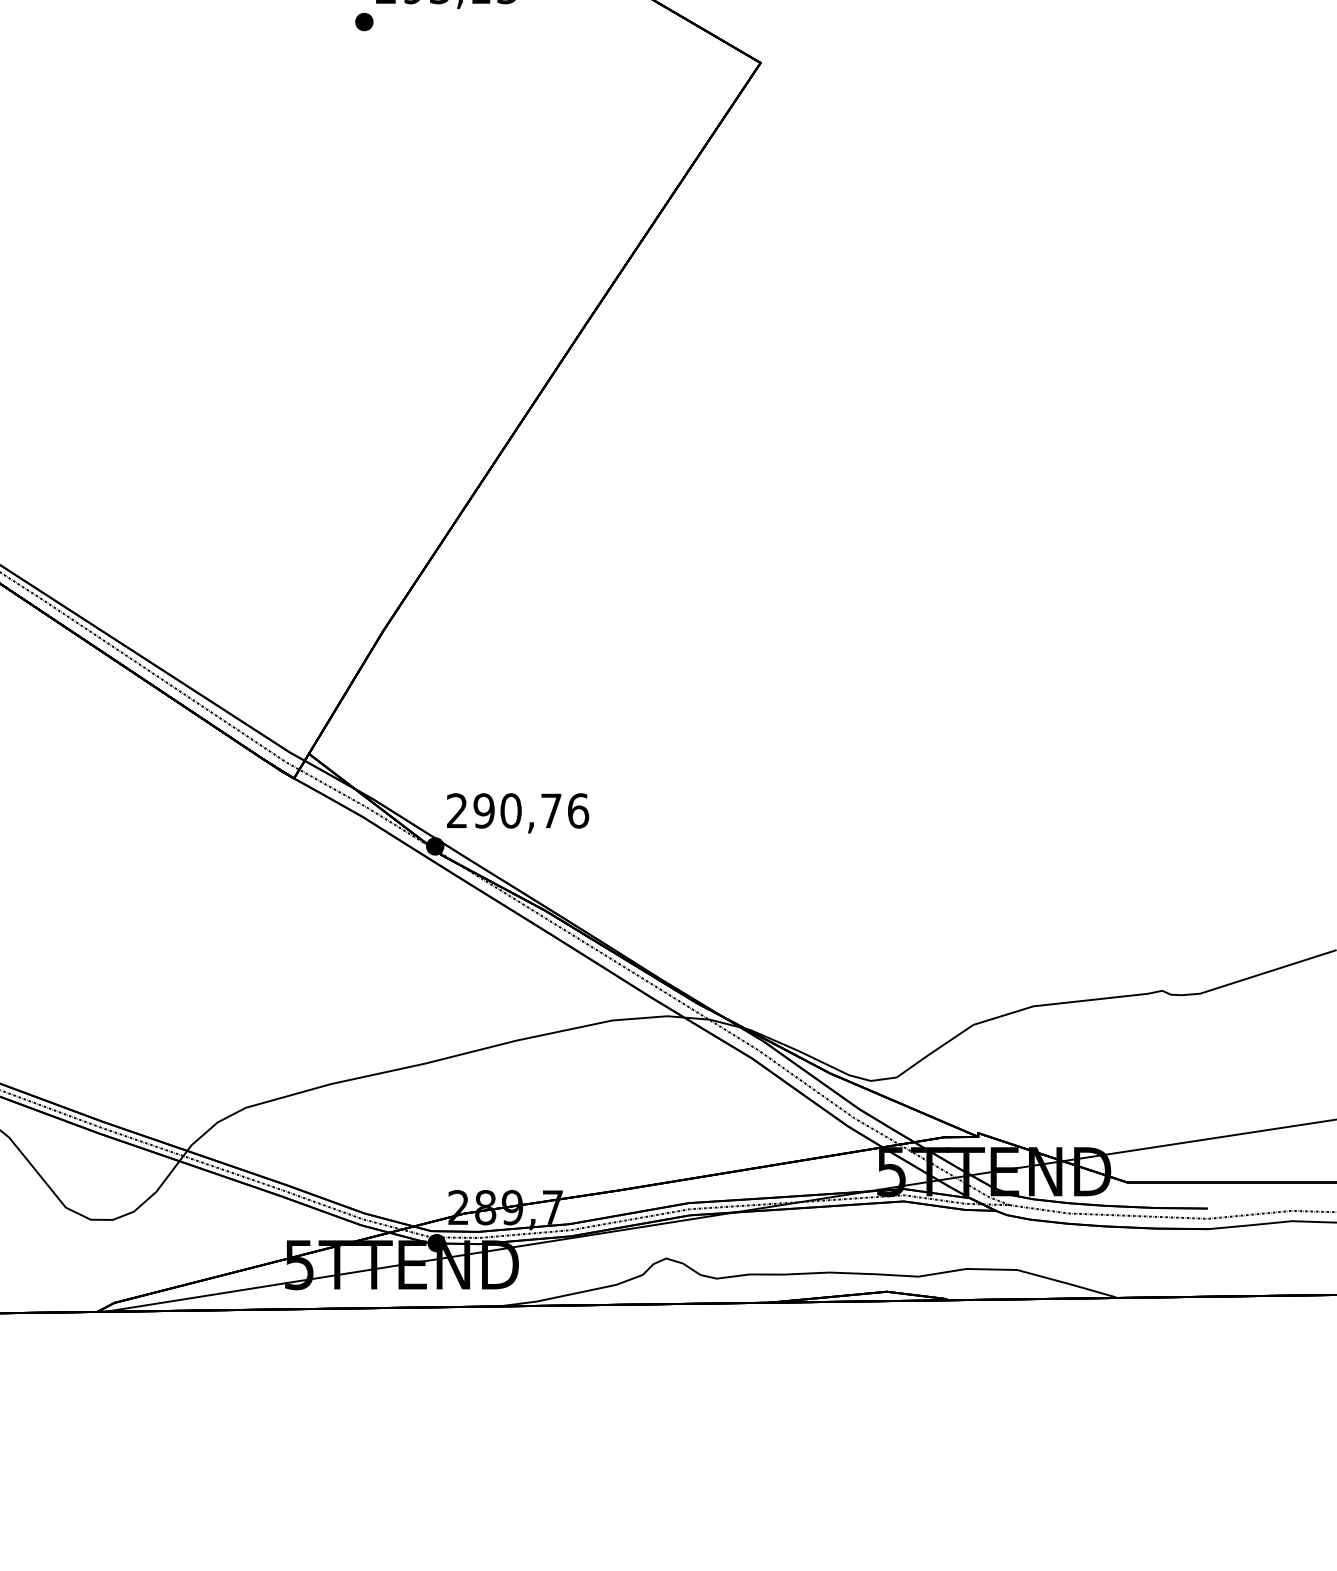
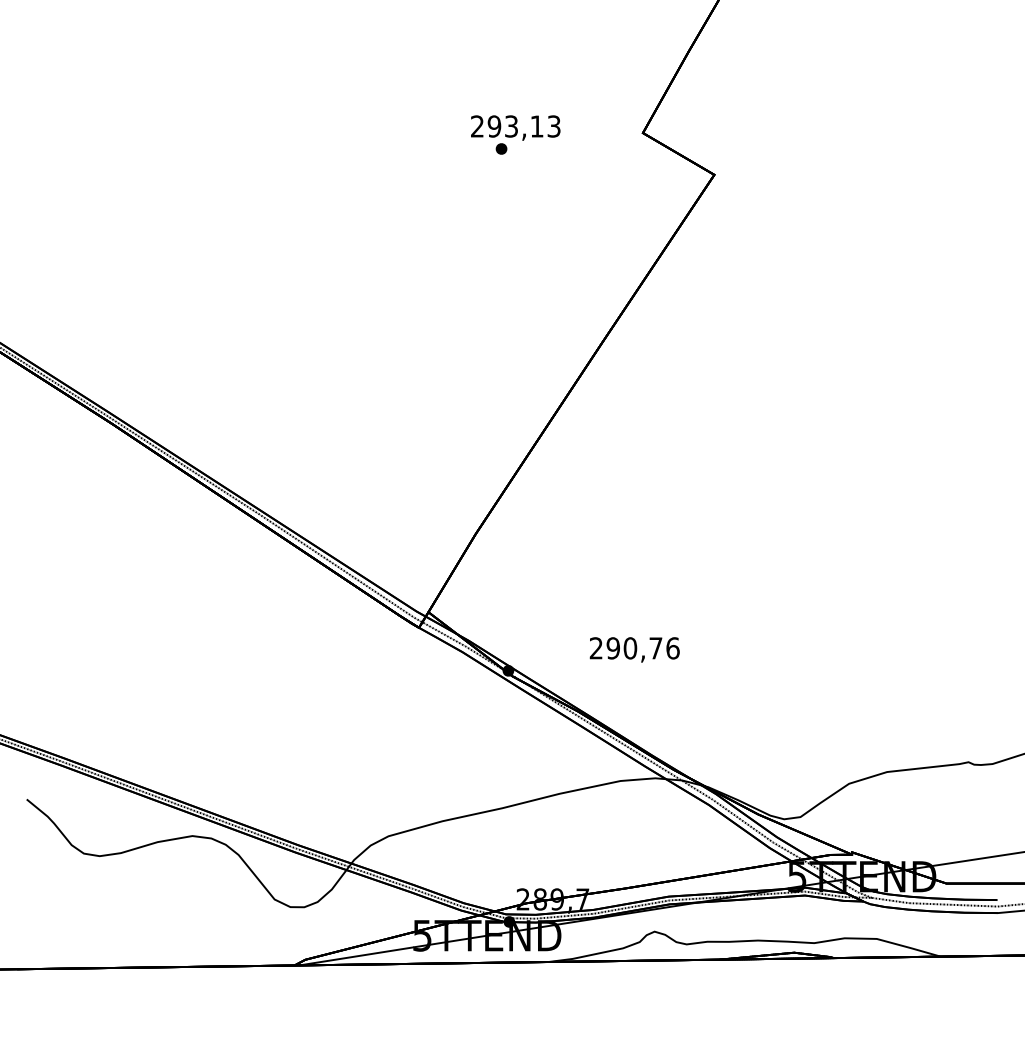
part: (364, 21) -> (501, 148), moved
text: (517, 812) -> (634, 649), moved

